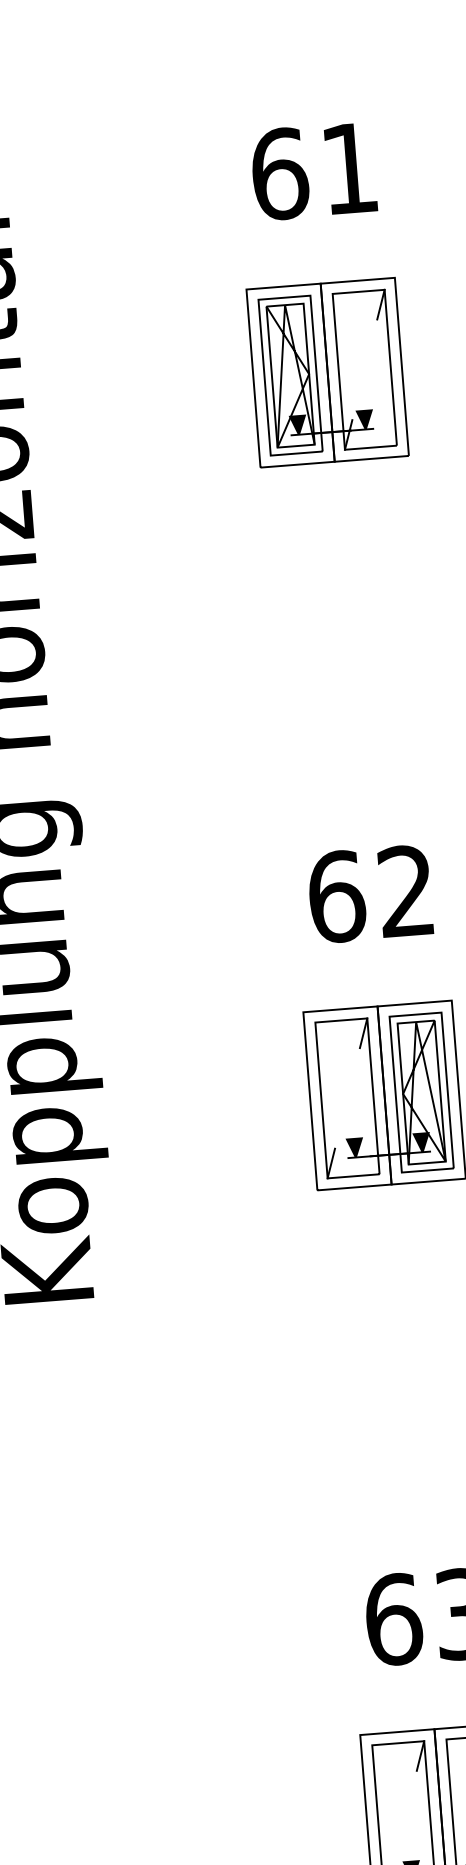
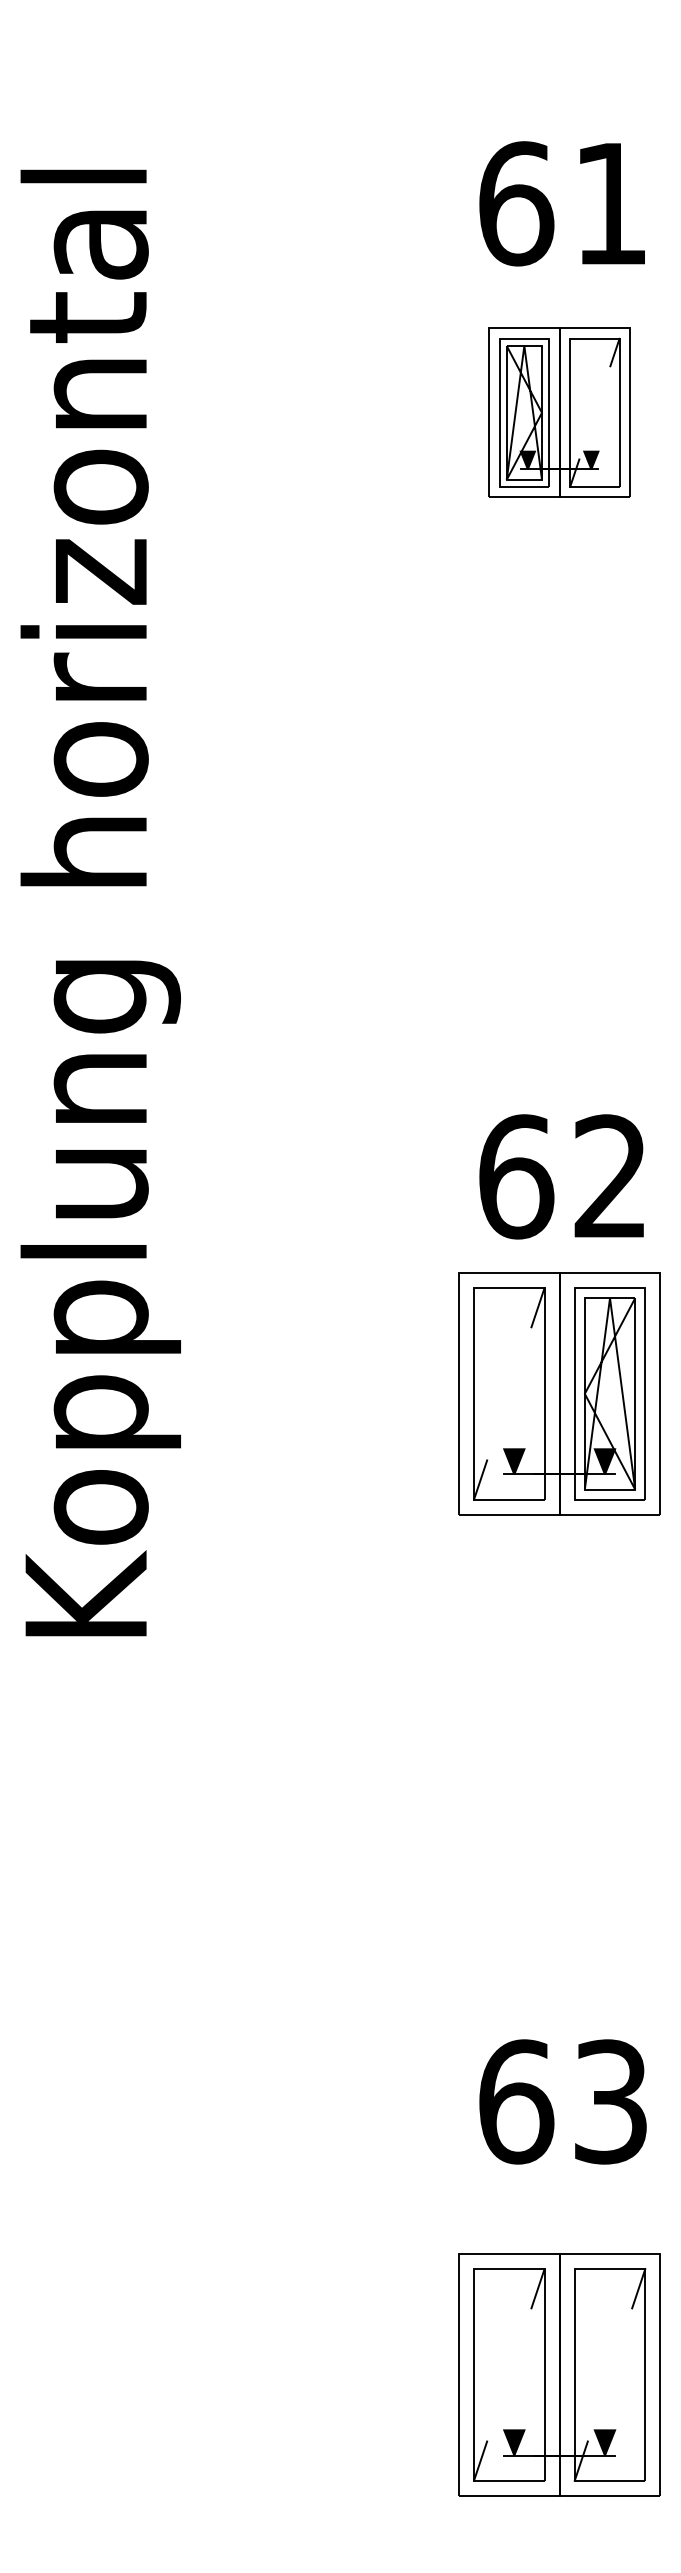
text: (313, 171) -> (561, 203), moved
part: (327, 372) -> (559, 412), size x0.7
text: (370, 893) -> (561, 1176), moved

